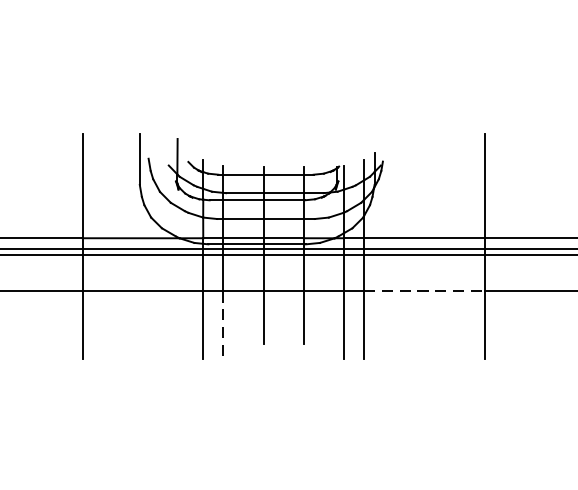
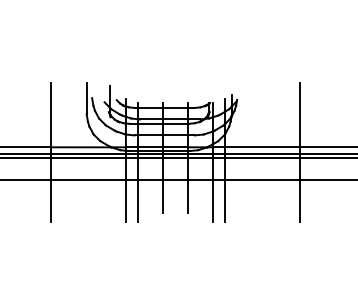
line: (425, 291) -> (263, 180), dashed -> solid
line: (223, 325) -> (138, 201), dashed -> solid

